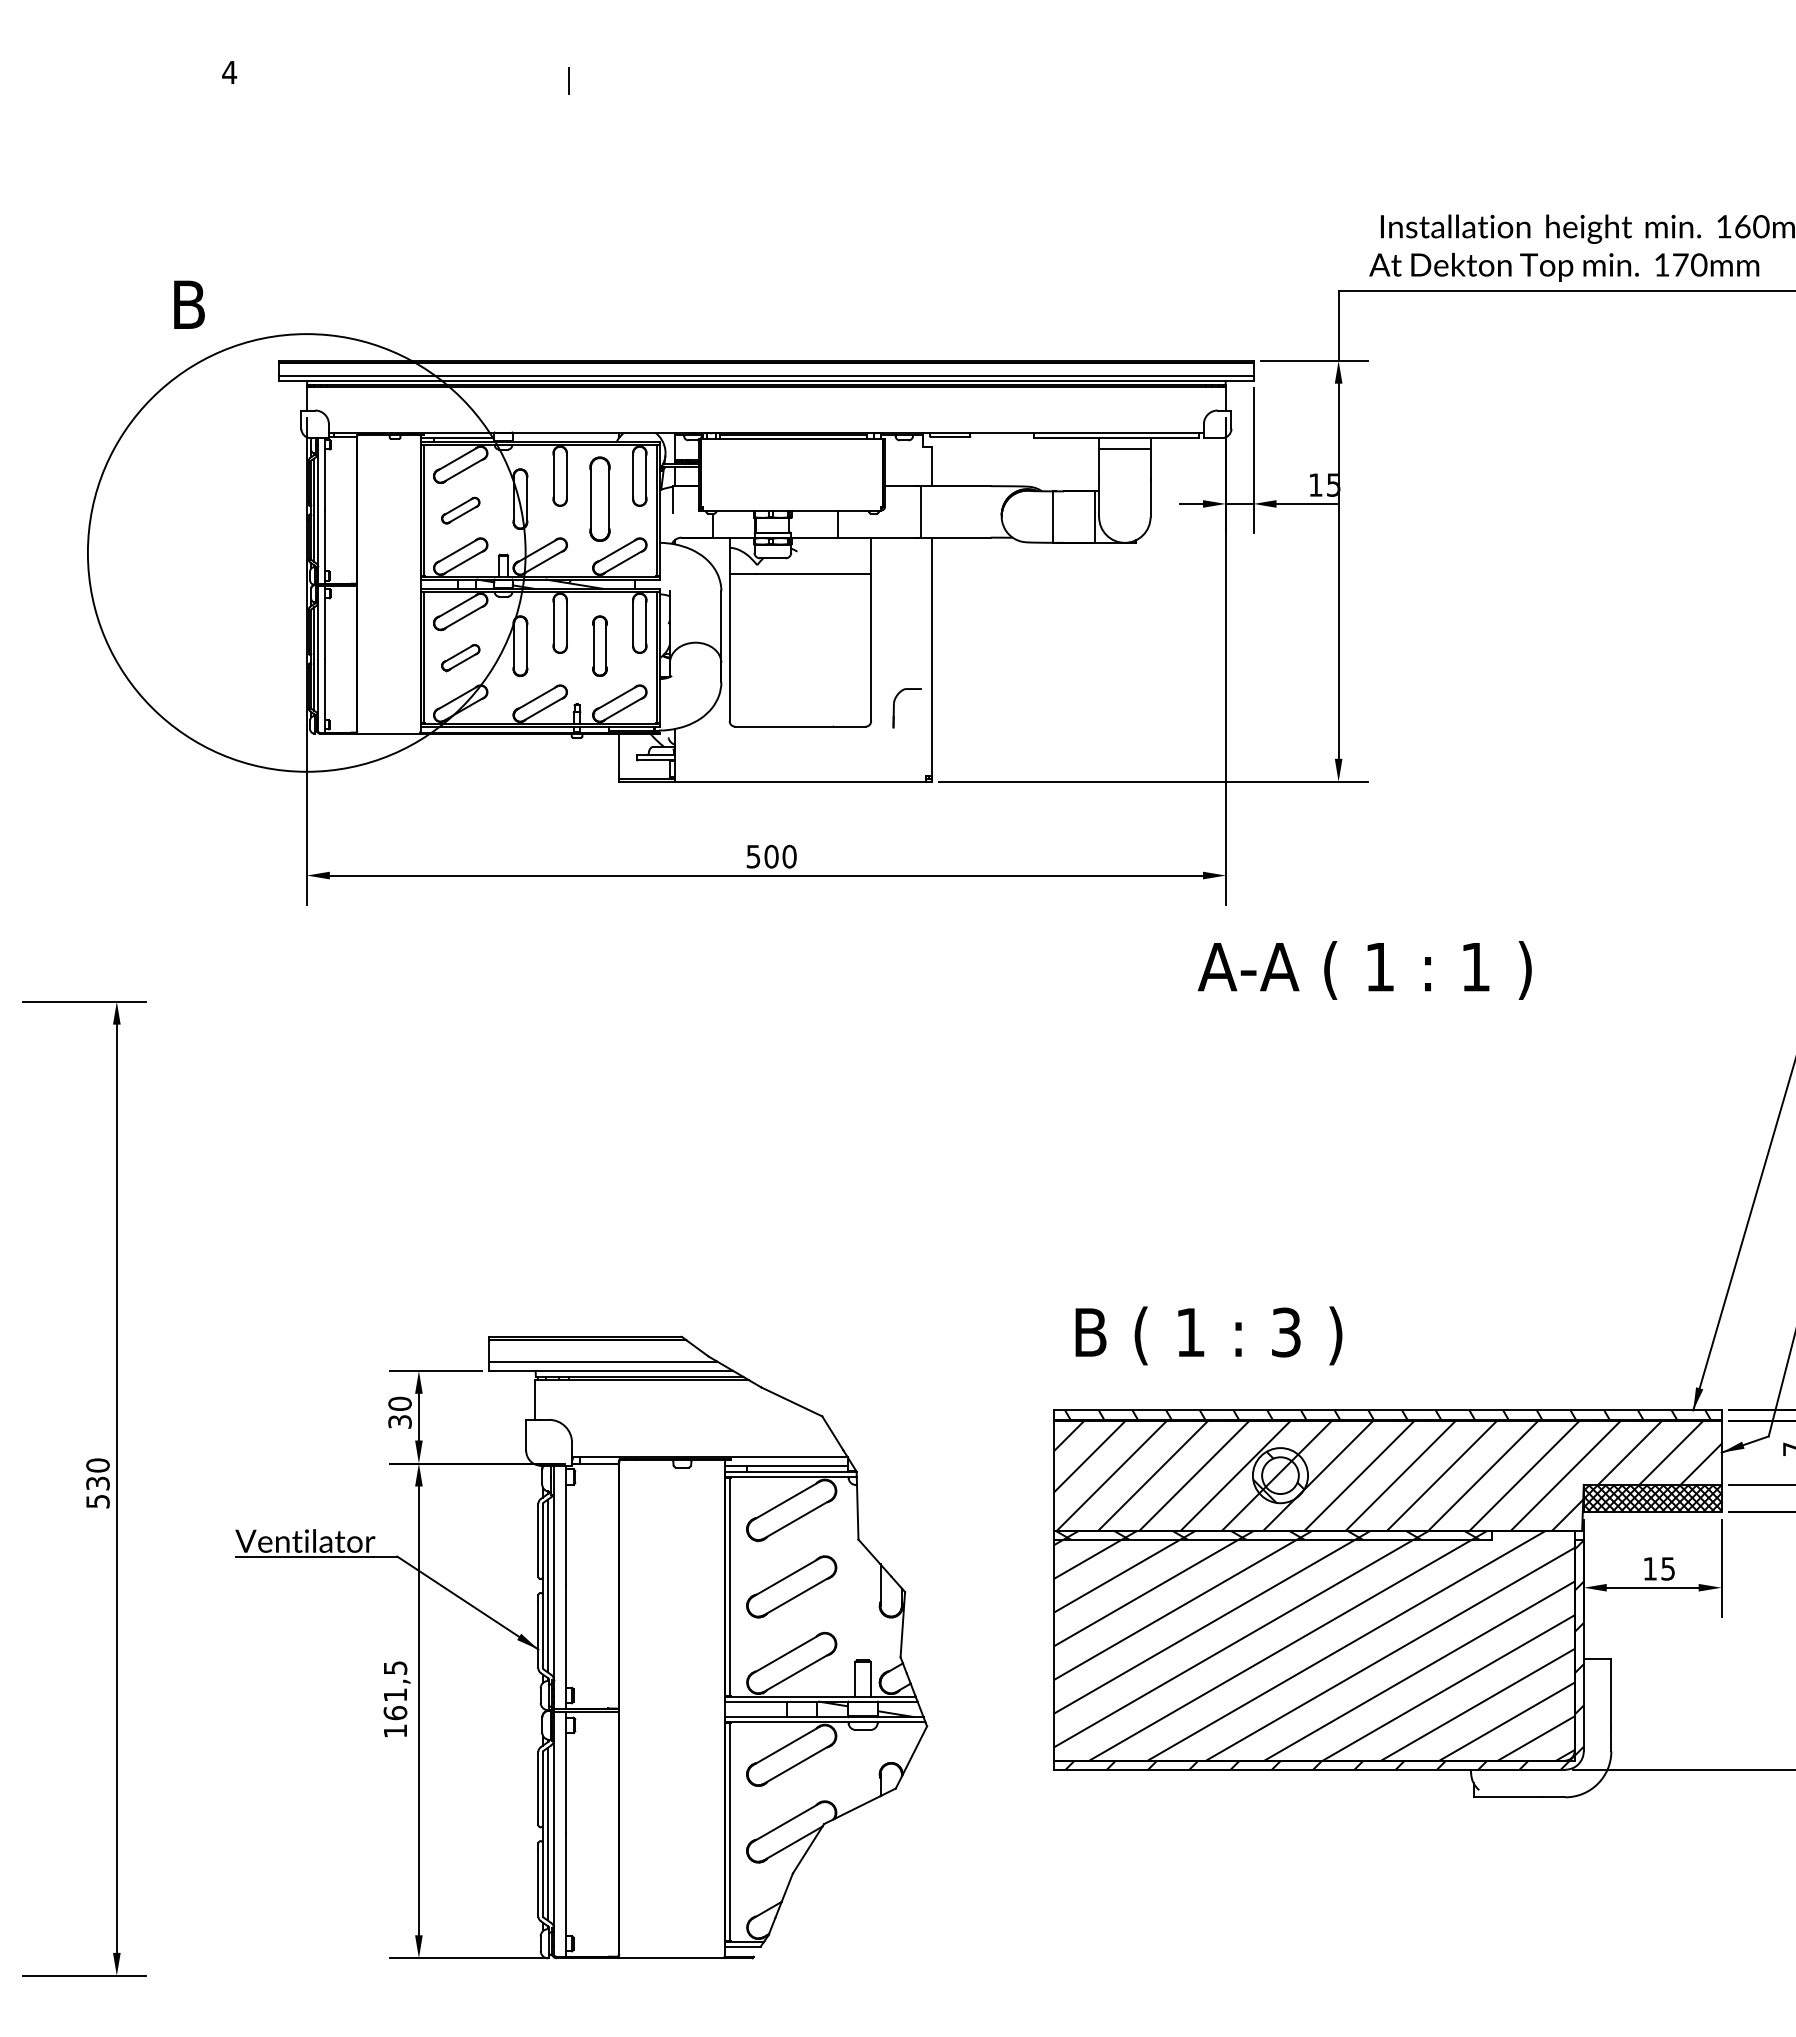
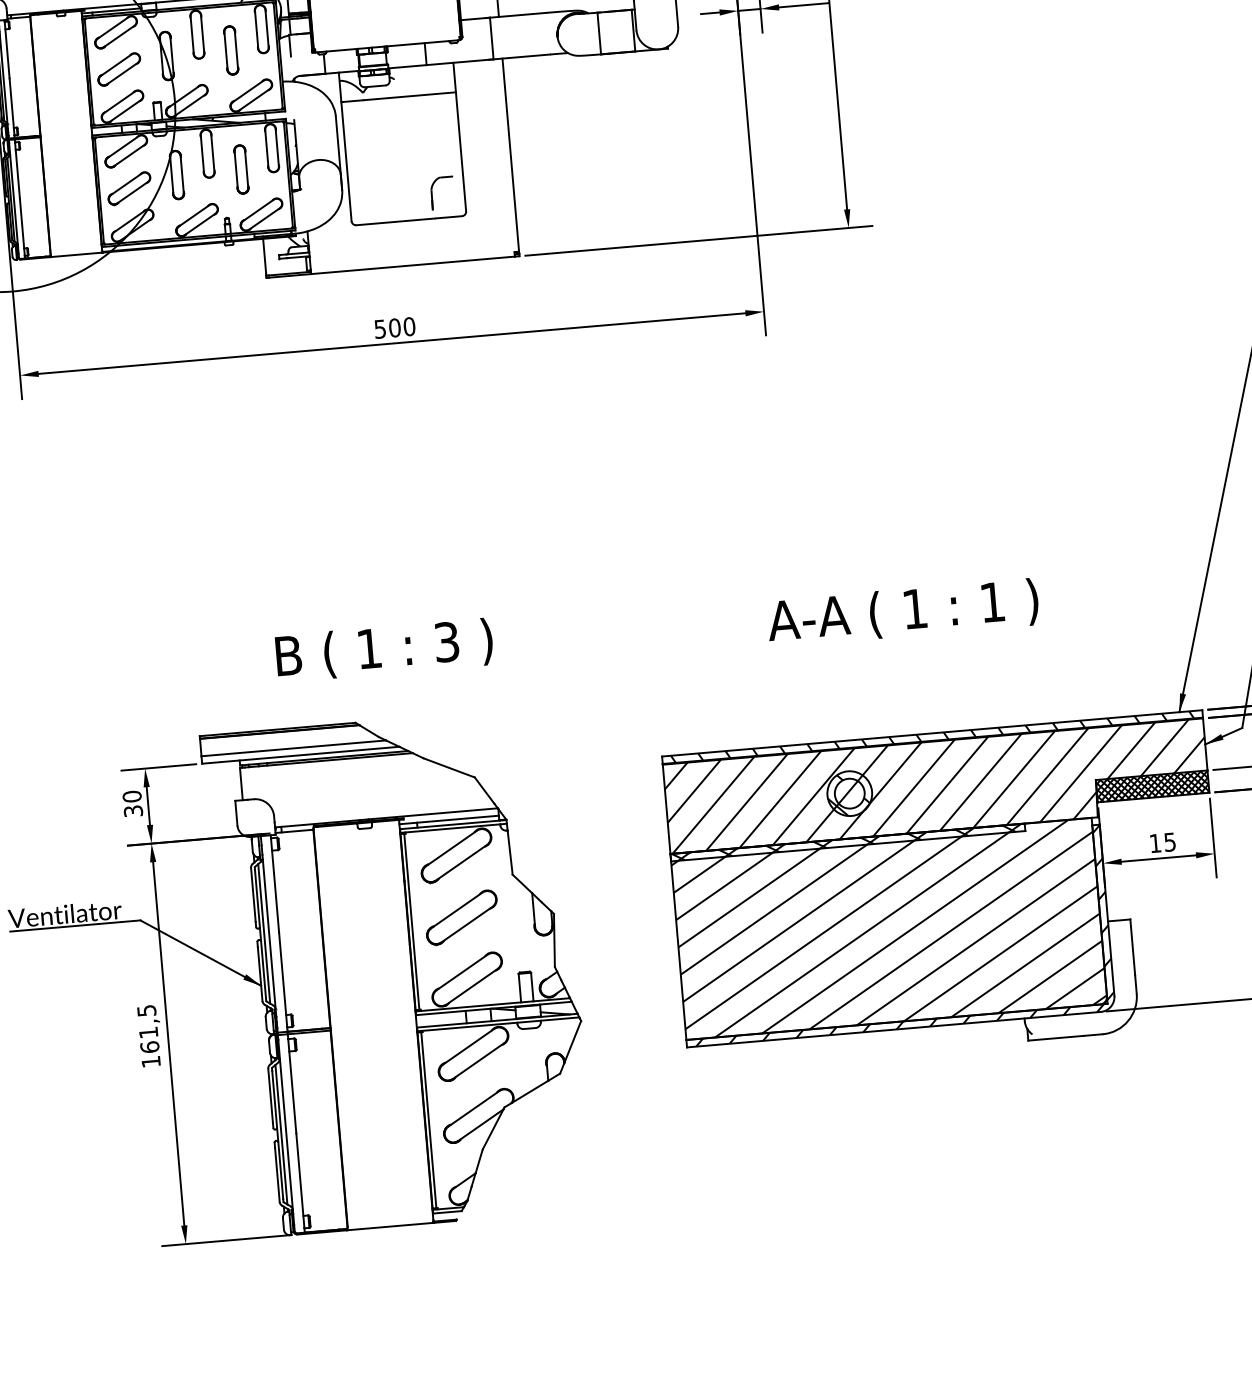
part: (599, 498) -> (230, 49), size x0.71
part: (460, 510) -> (119, 69), size x1.43
part: (460, 657) -> (129, 188), size x1.43
part: (894, 708) -> (432, 194), moved
text: (1364, 970) -> (902, 612), moved
text: (1208, 1335) -> (384, 649), moved

